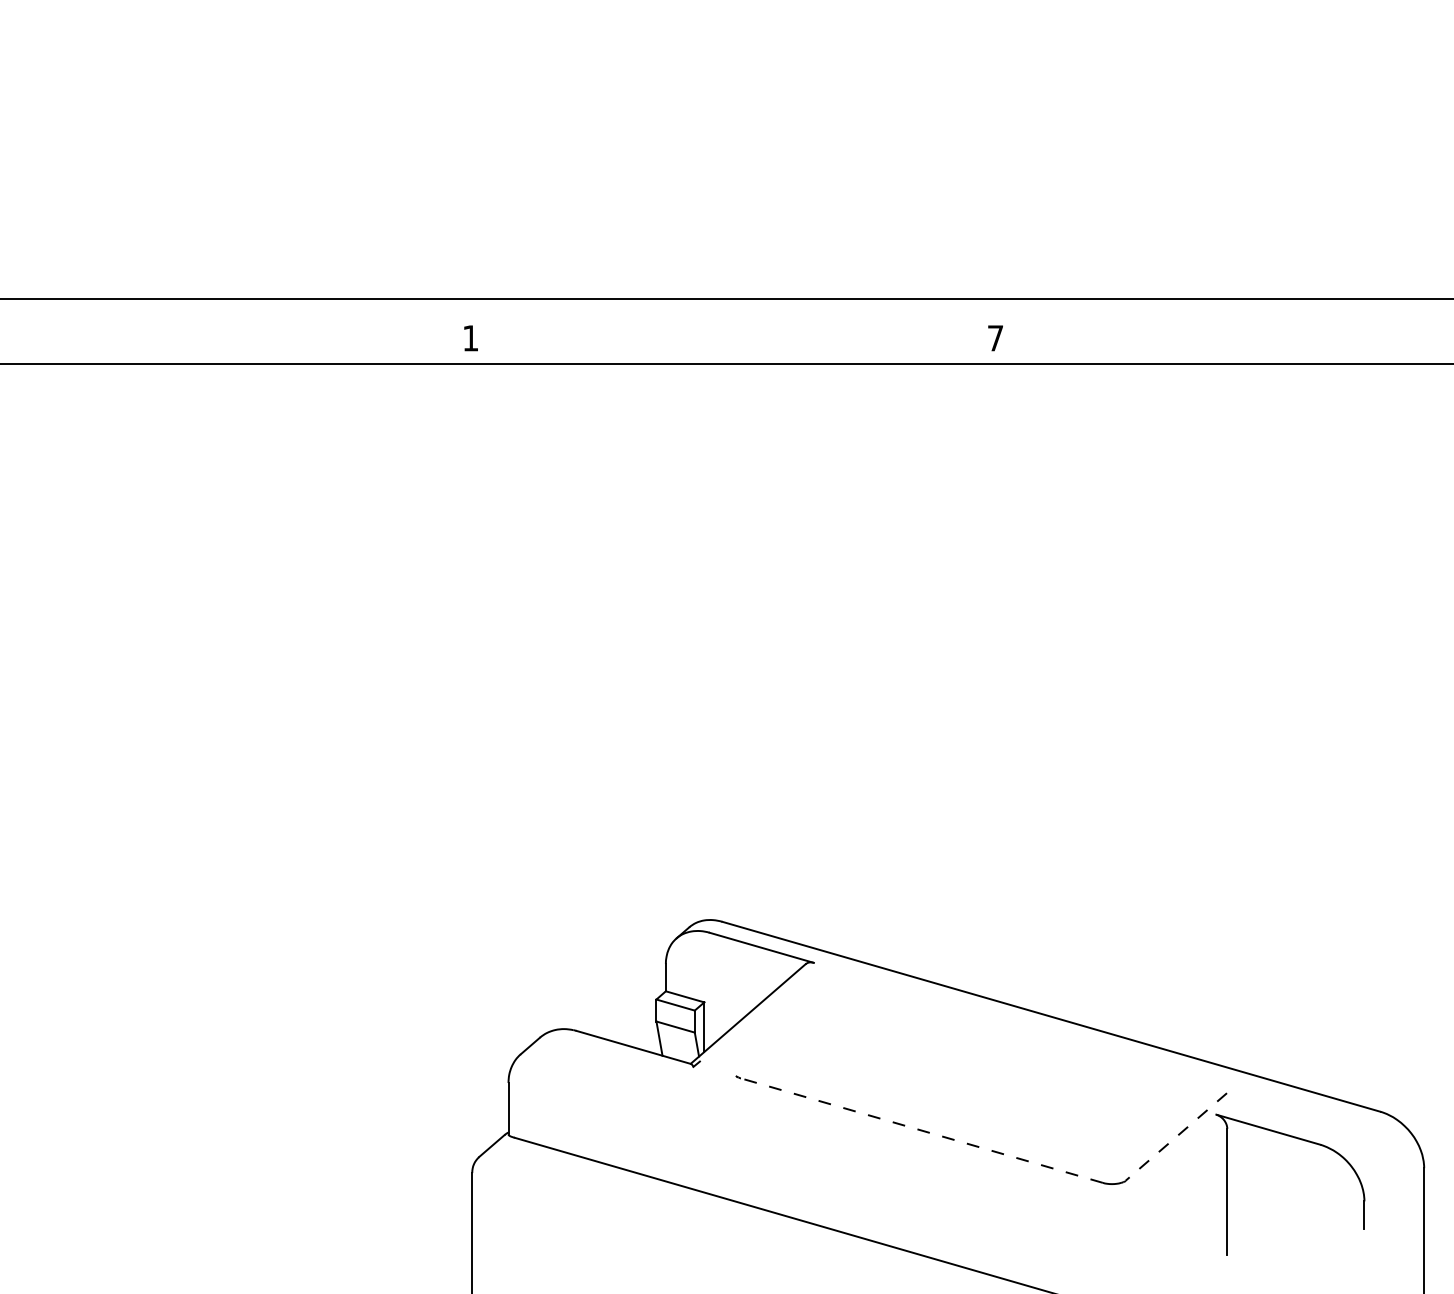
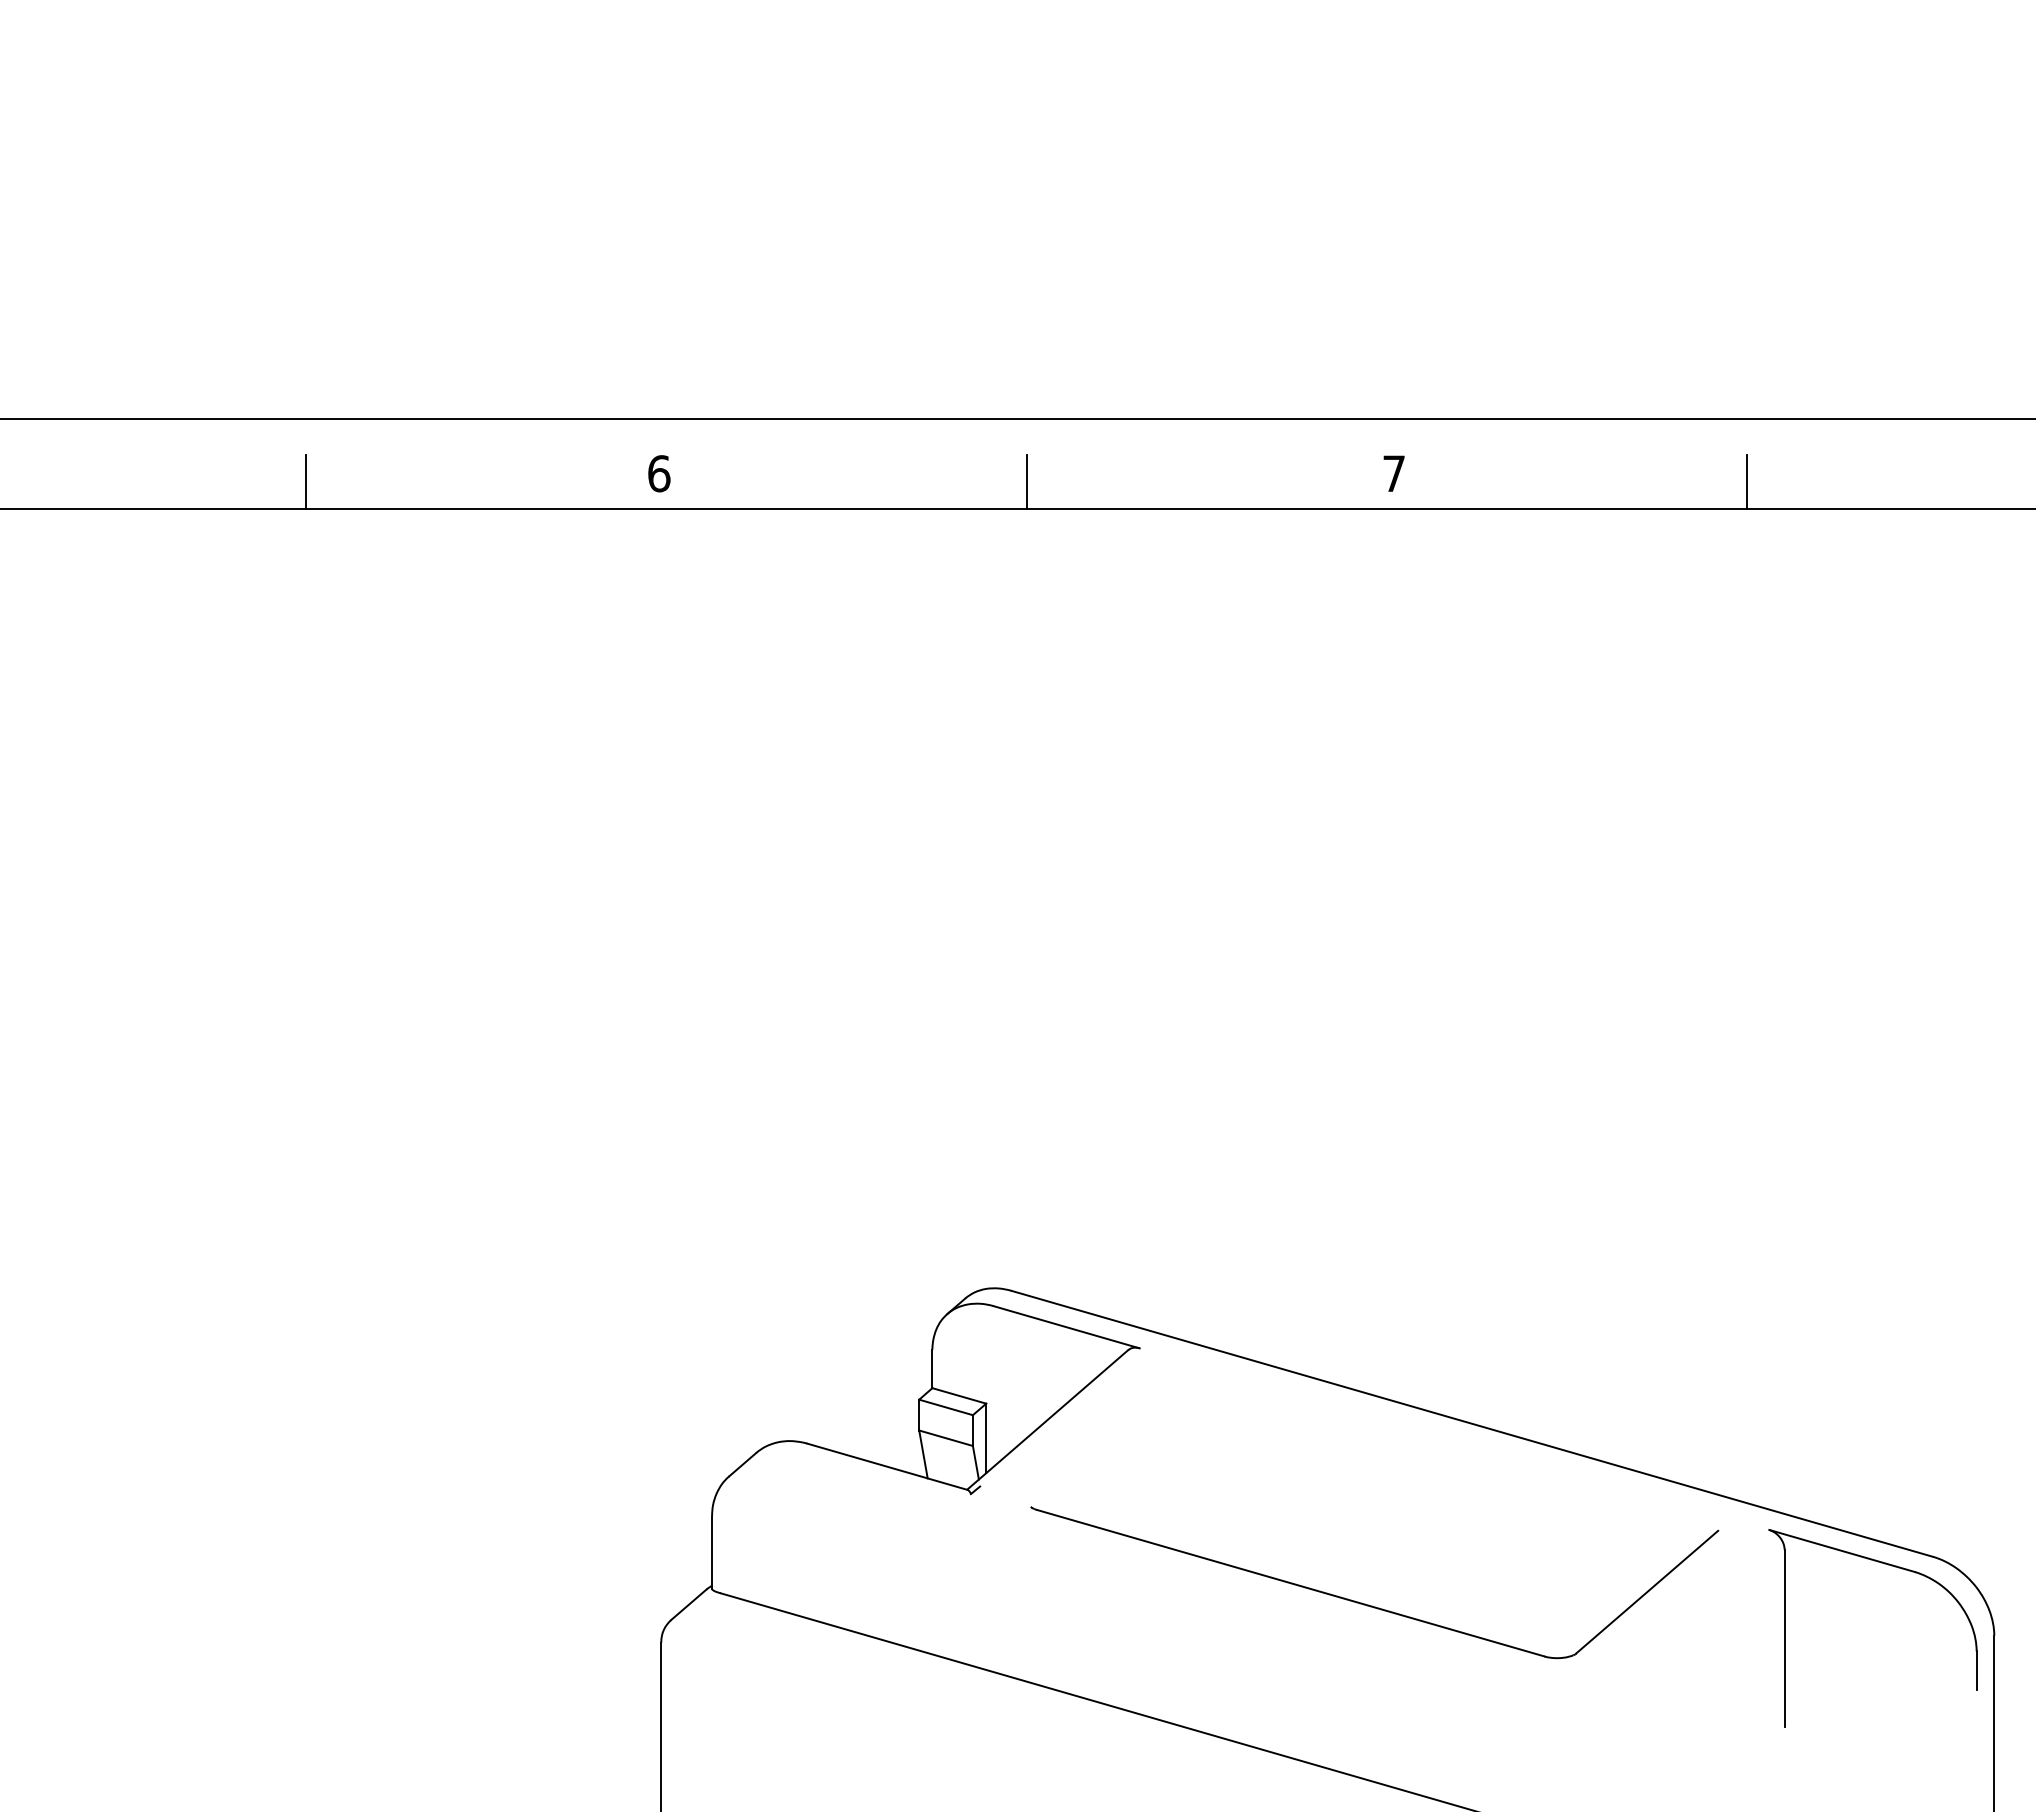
text: (470, 338) -> (659, 473), 1 -> 6
line: (218, 344) -> (306, 482), added
line: (733, 344) -> (1026, 482), added
line: (1247, 344) -> (1747, 482), added
line: (921, 1130) -> (1290, 1583), dashed -> solid
line: (1176, 1137) -> (1647, 1592), dashed -> solid
part: (1303, 1140) -> (1891, 1566), moved

